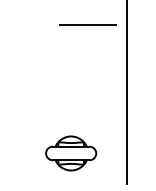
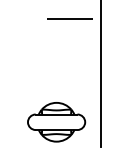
part: (70, 153) -> (56, 122), size x1.43

